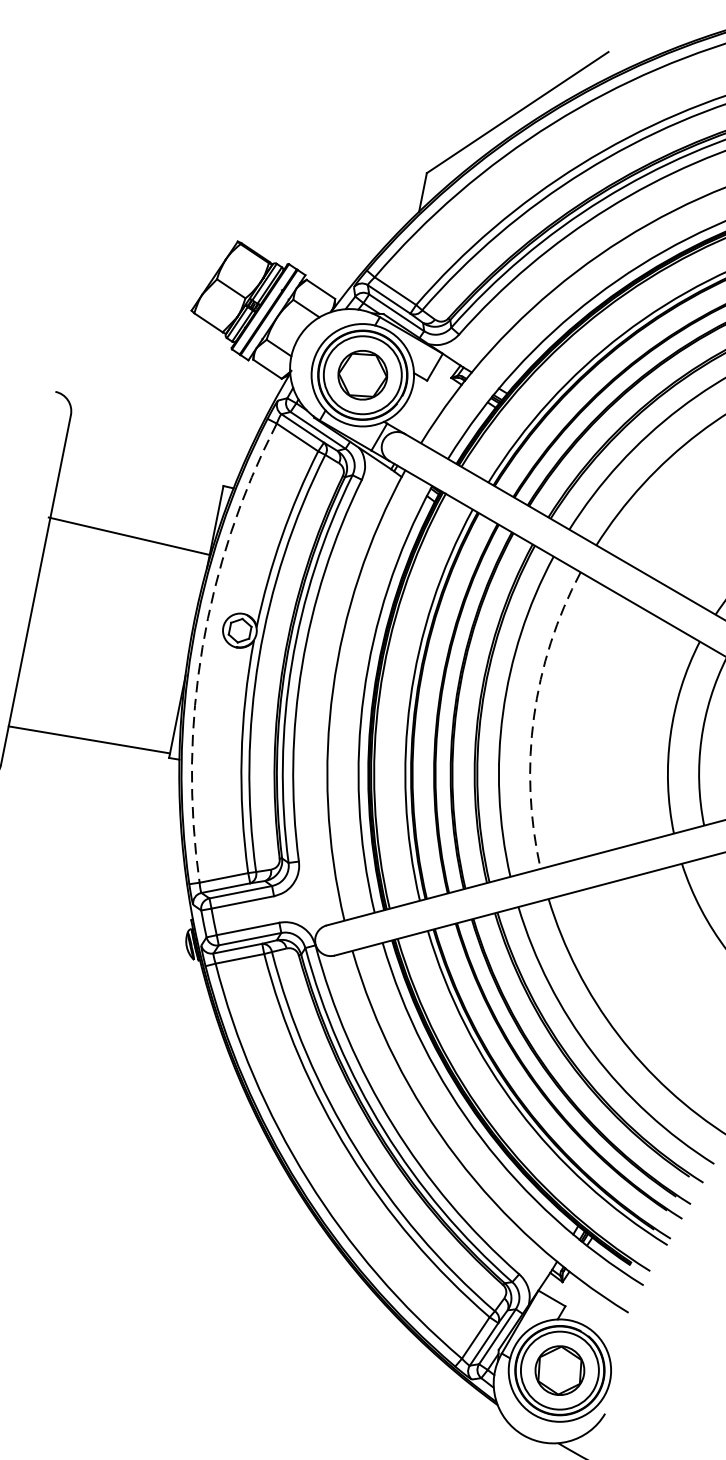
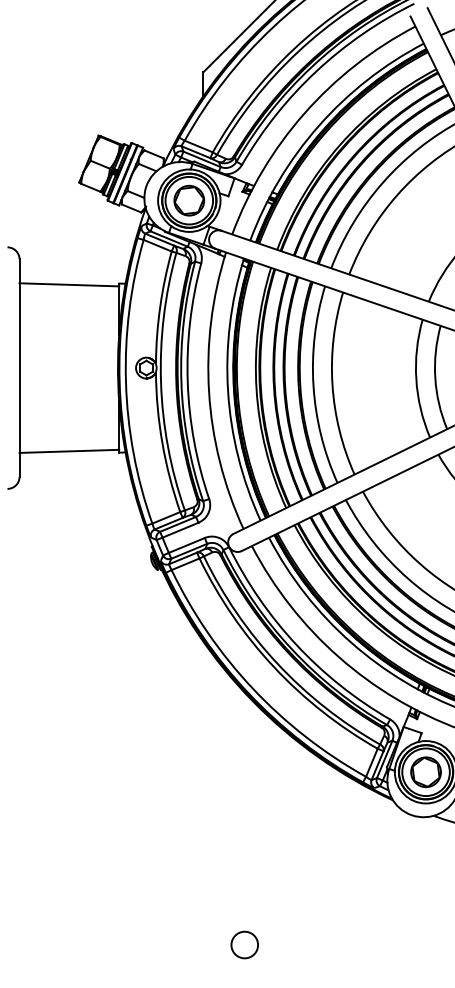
line: (128, 535) -> (69, 284), moved
arc: (201, 647) -> (125, 382), dashed -> solid
arc: (534, 716) -> (332, 384), dashed -> solid

